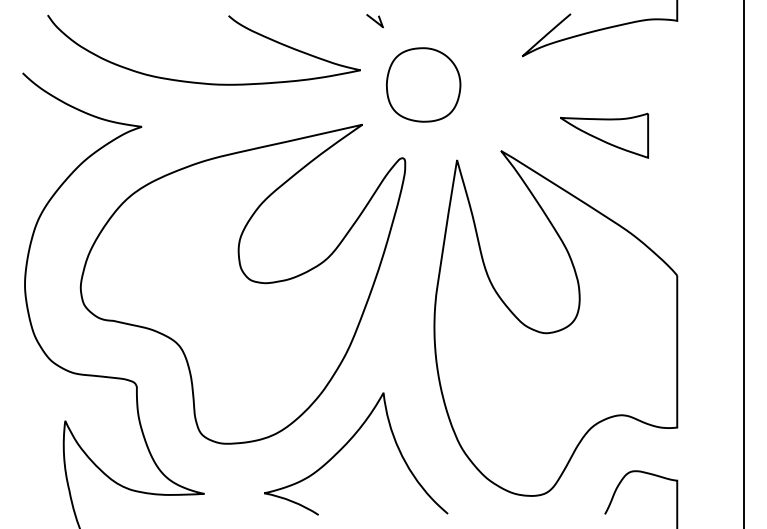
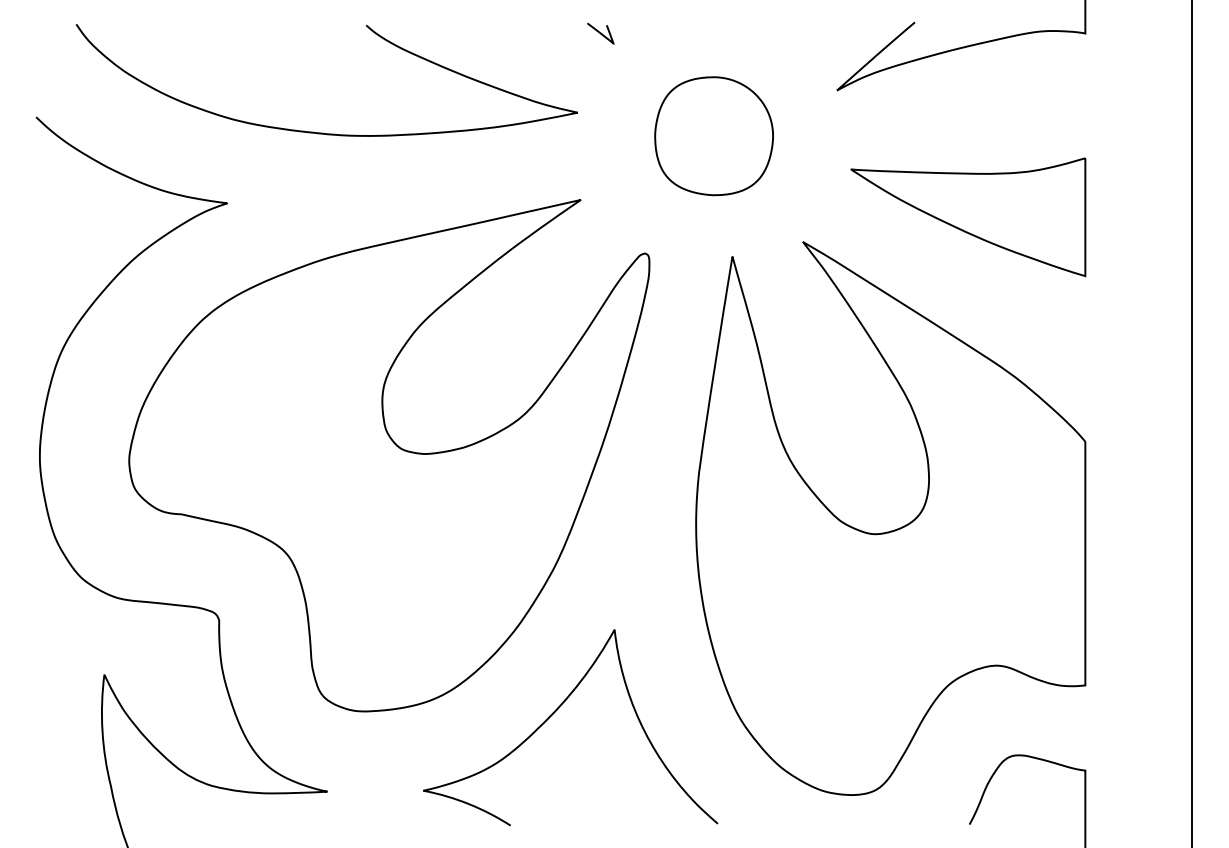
part: (423, 84) -> (713, 135), moved
part: (604, 135) -> (968, 217), size x1.67

